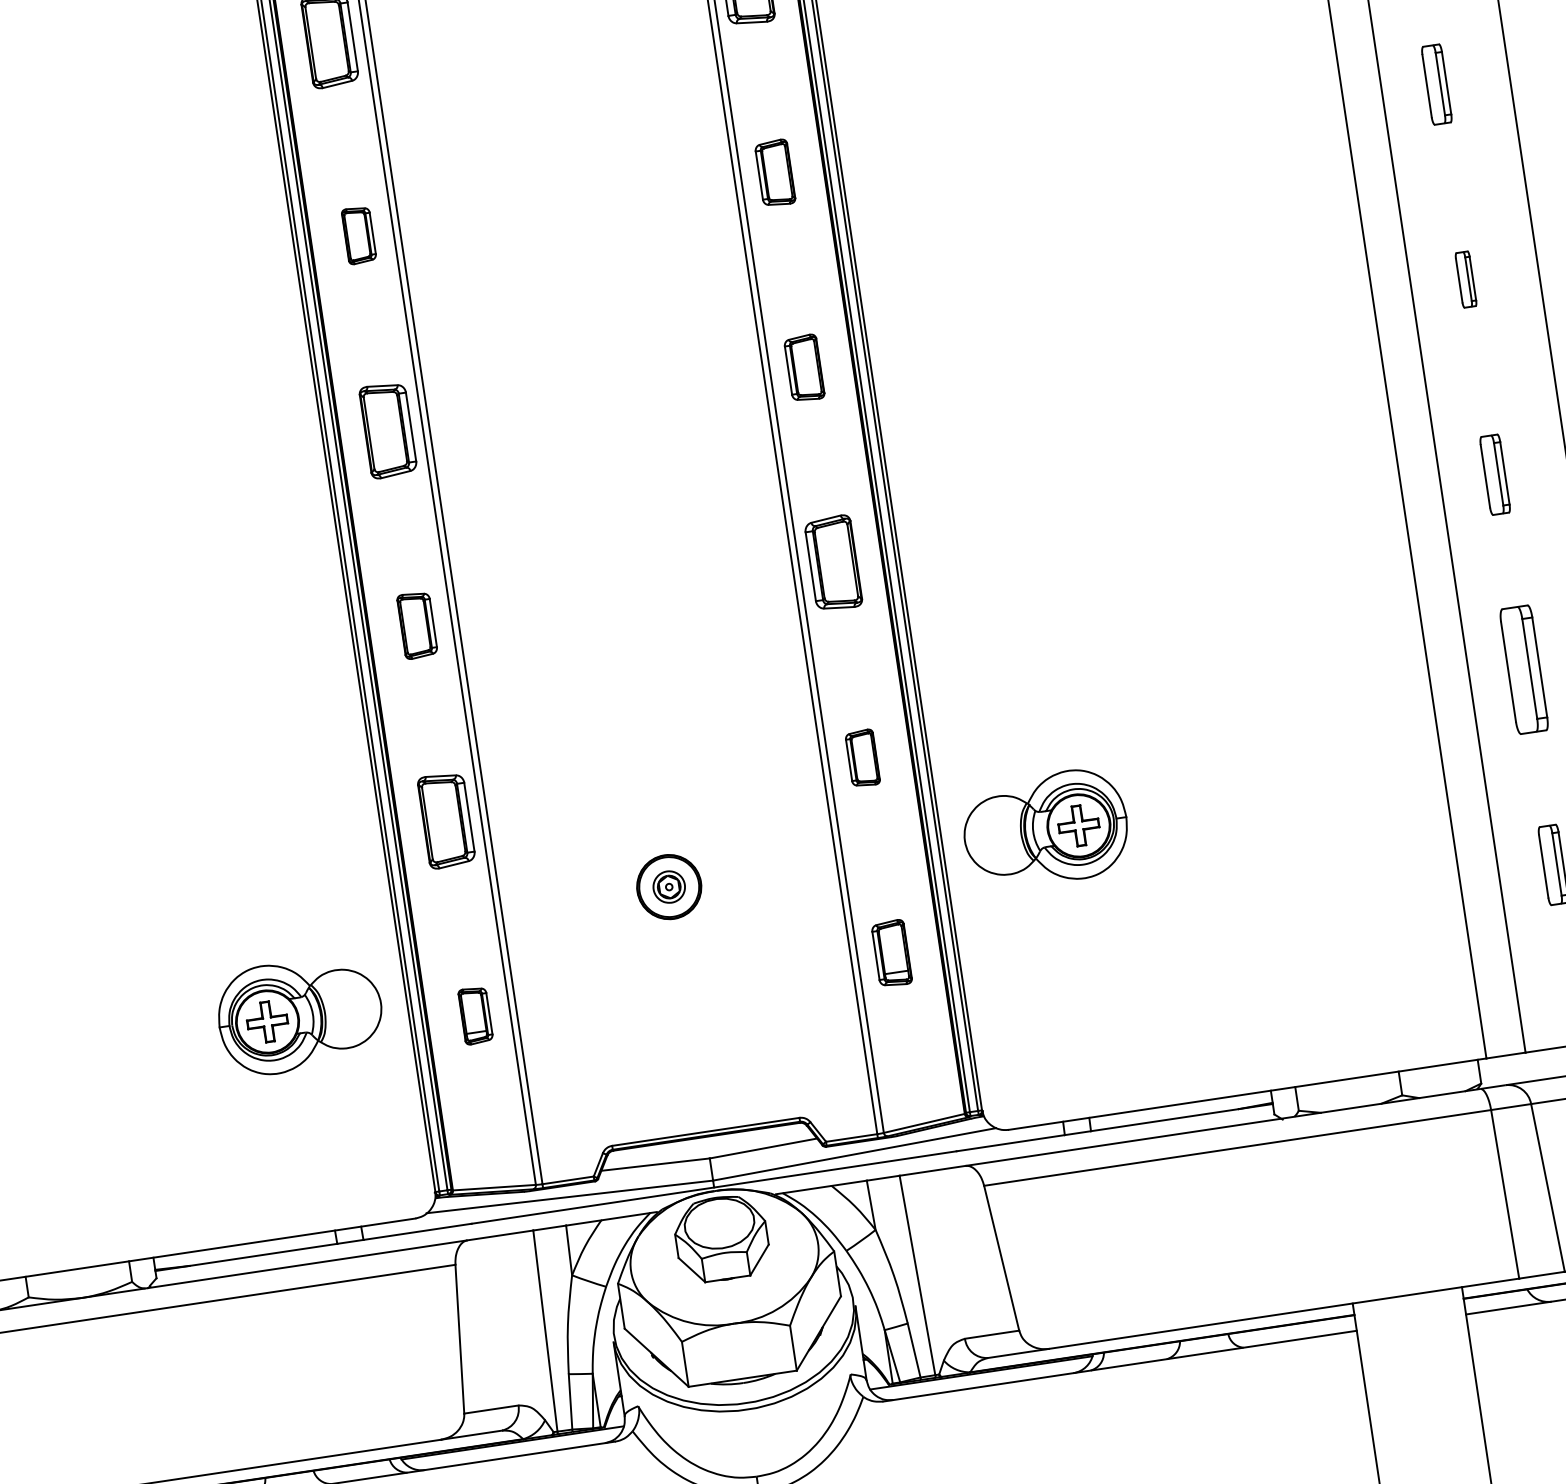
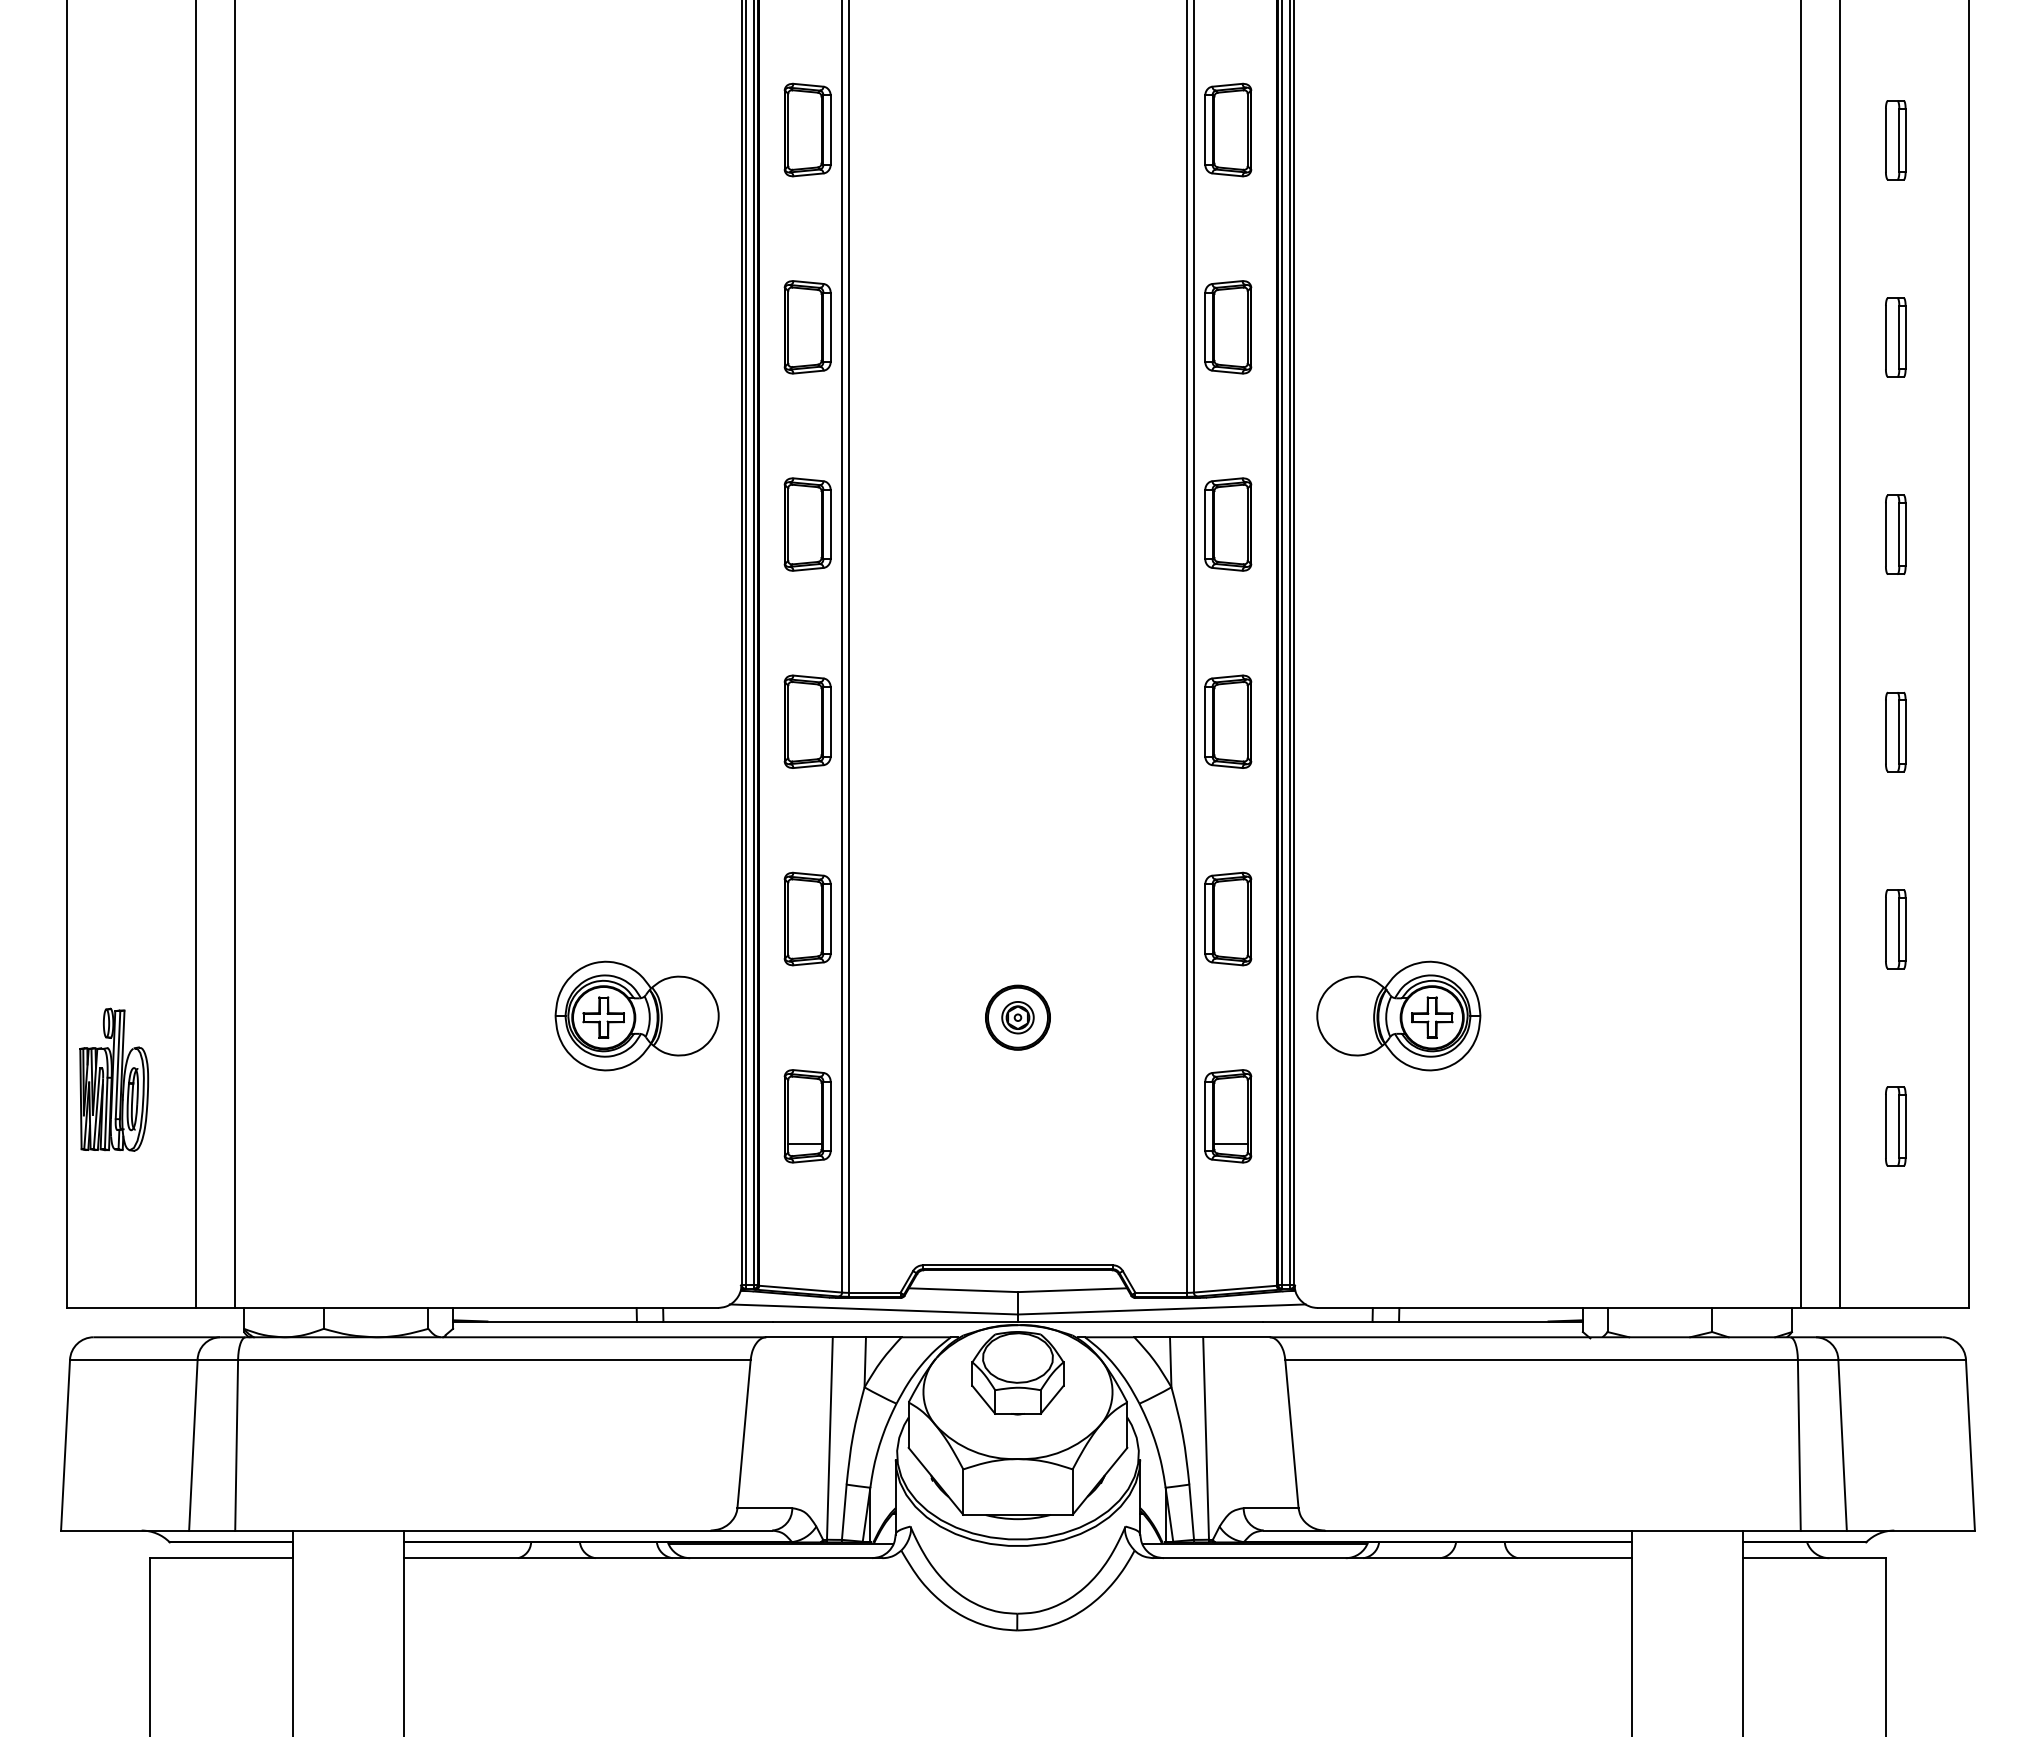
part: (775, 173) -> (1228, 327), size x1.43
part: (359, 235) -> (807, 327), size x1.67
part: (1465, 279) -> (1895, 534), size x1.43
part: (804, 368) -> (1228, 524), size x1.43
part: (417, 625) -> (807, 721), size x1.43
part: (1524, 670) -> (1895, 929), size x0.62
part: (862, 757) -> (1228, 918), size x1.67
part: (892, 953) -> (1228, 1116), size x1.43
part: (299, 1014) -> (636, 1015), moved
part: (475, 1015) -> (807, 1116), size x1.67

